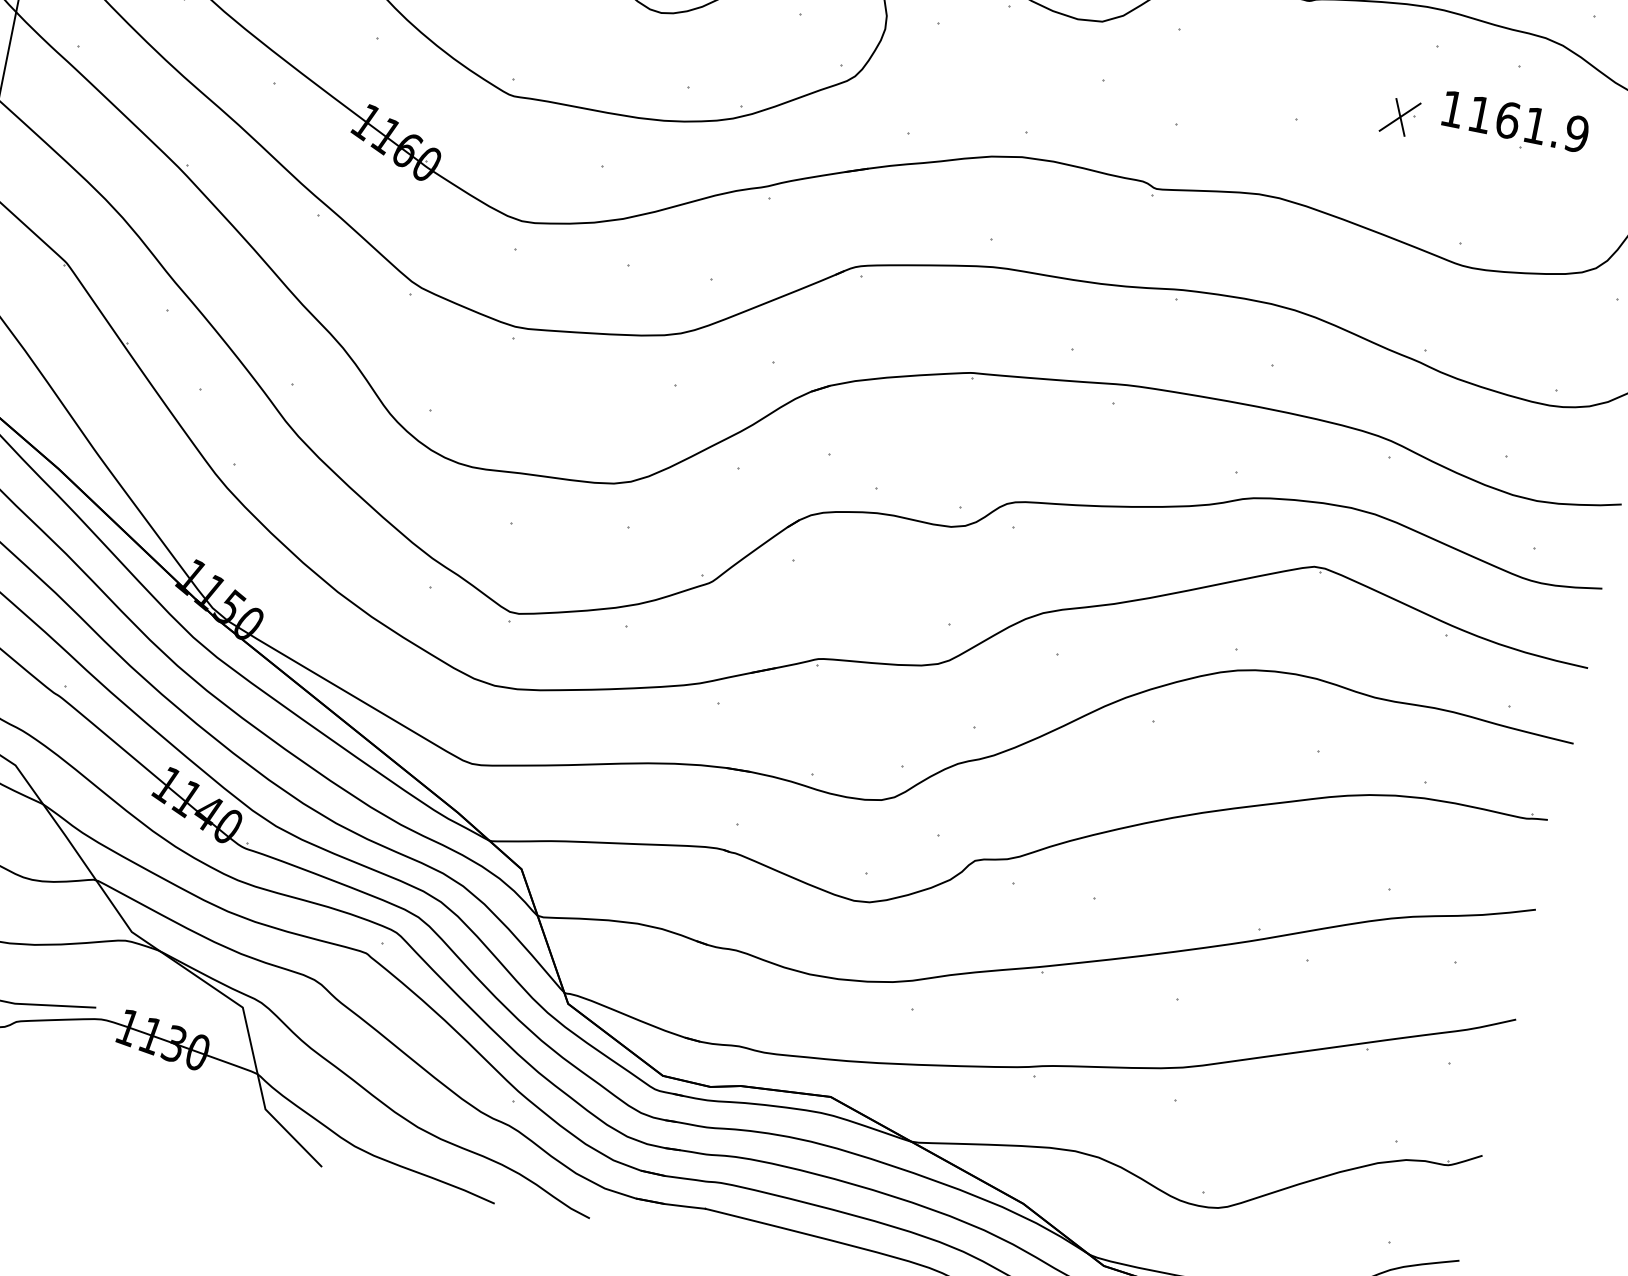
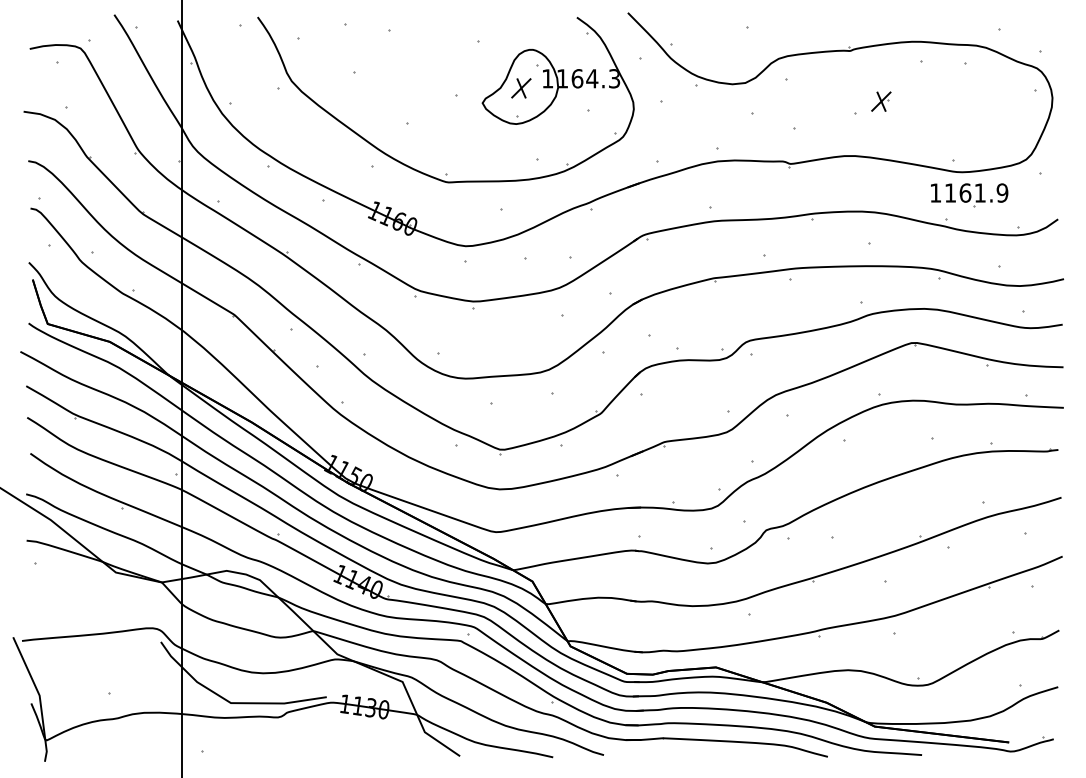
part: (1400, 116) -> (881, 101), moved
part: (1514, 126) -> (969, 195), moved

